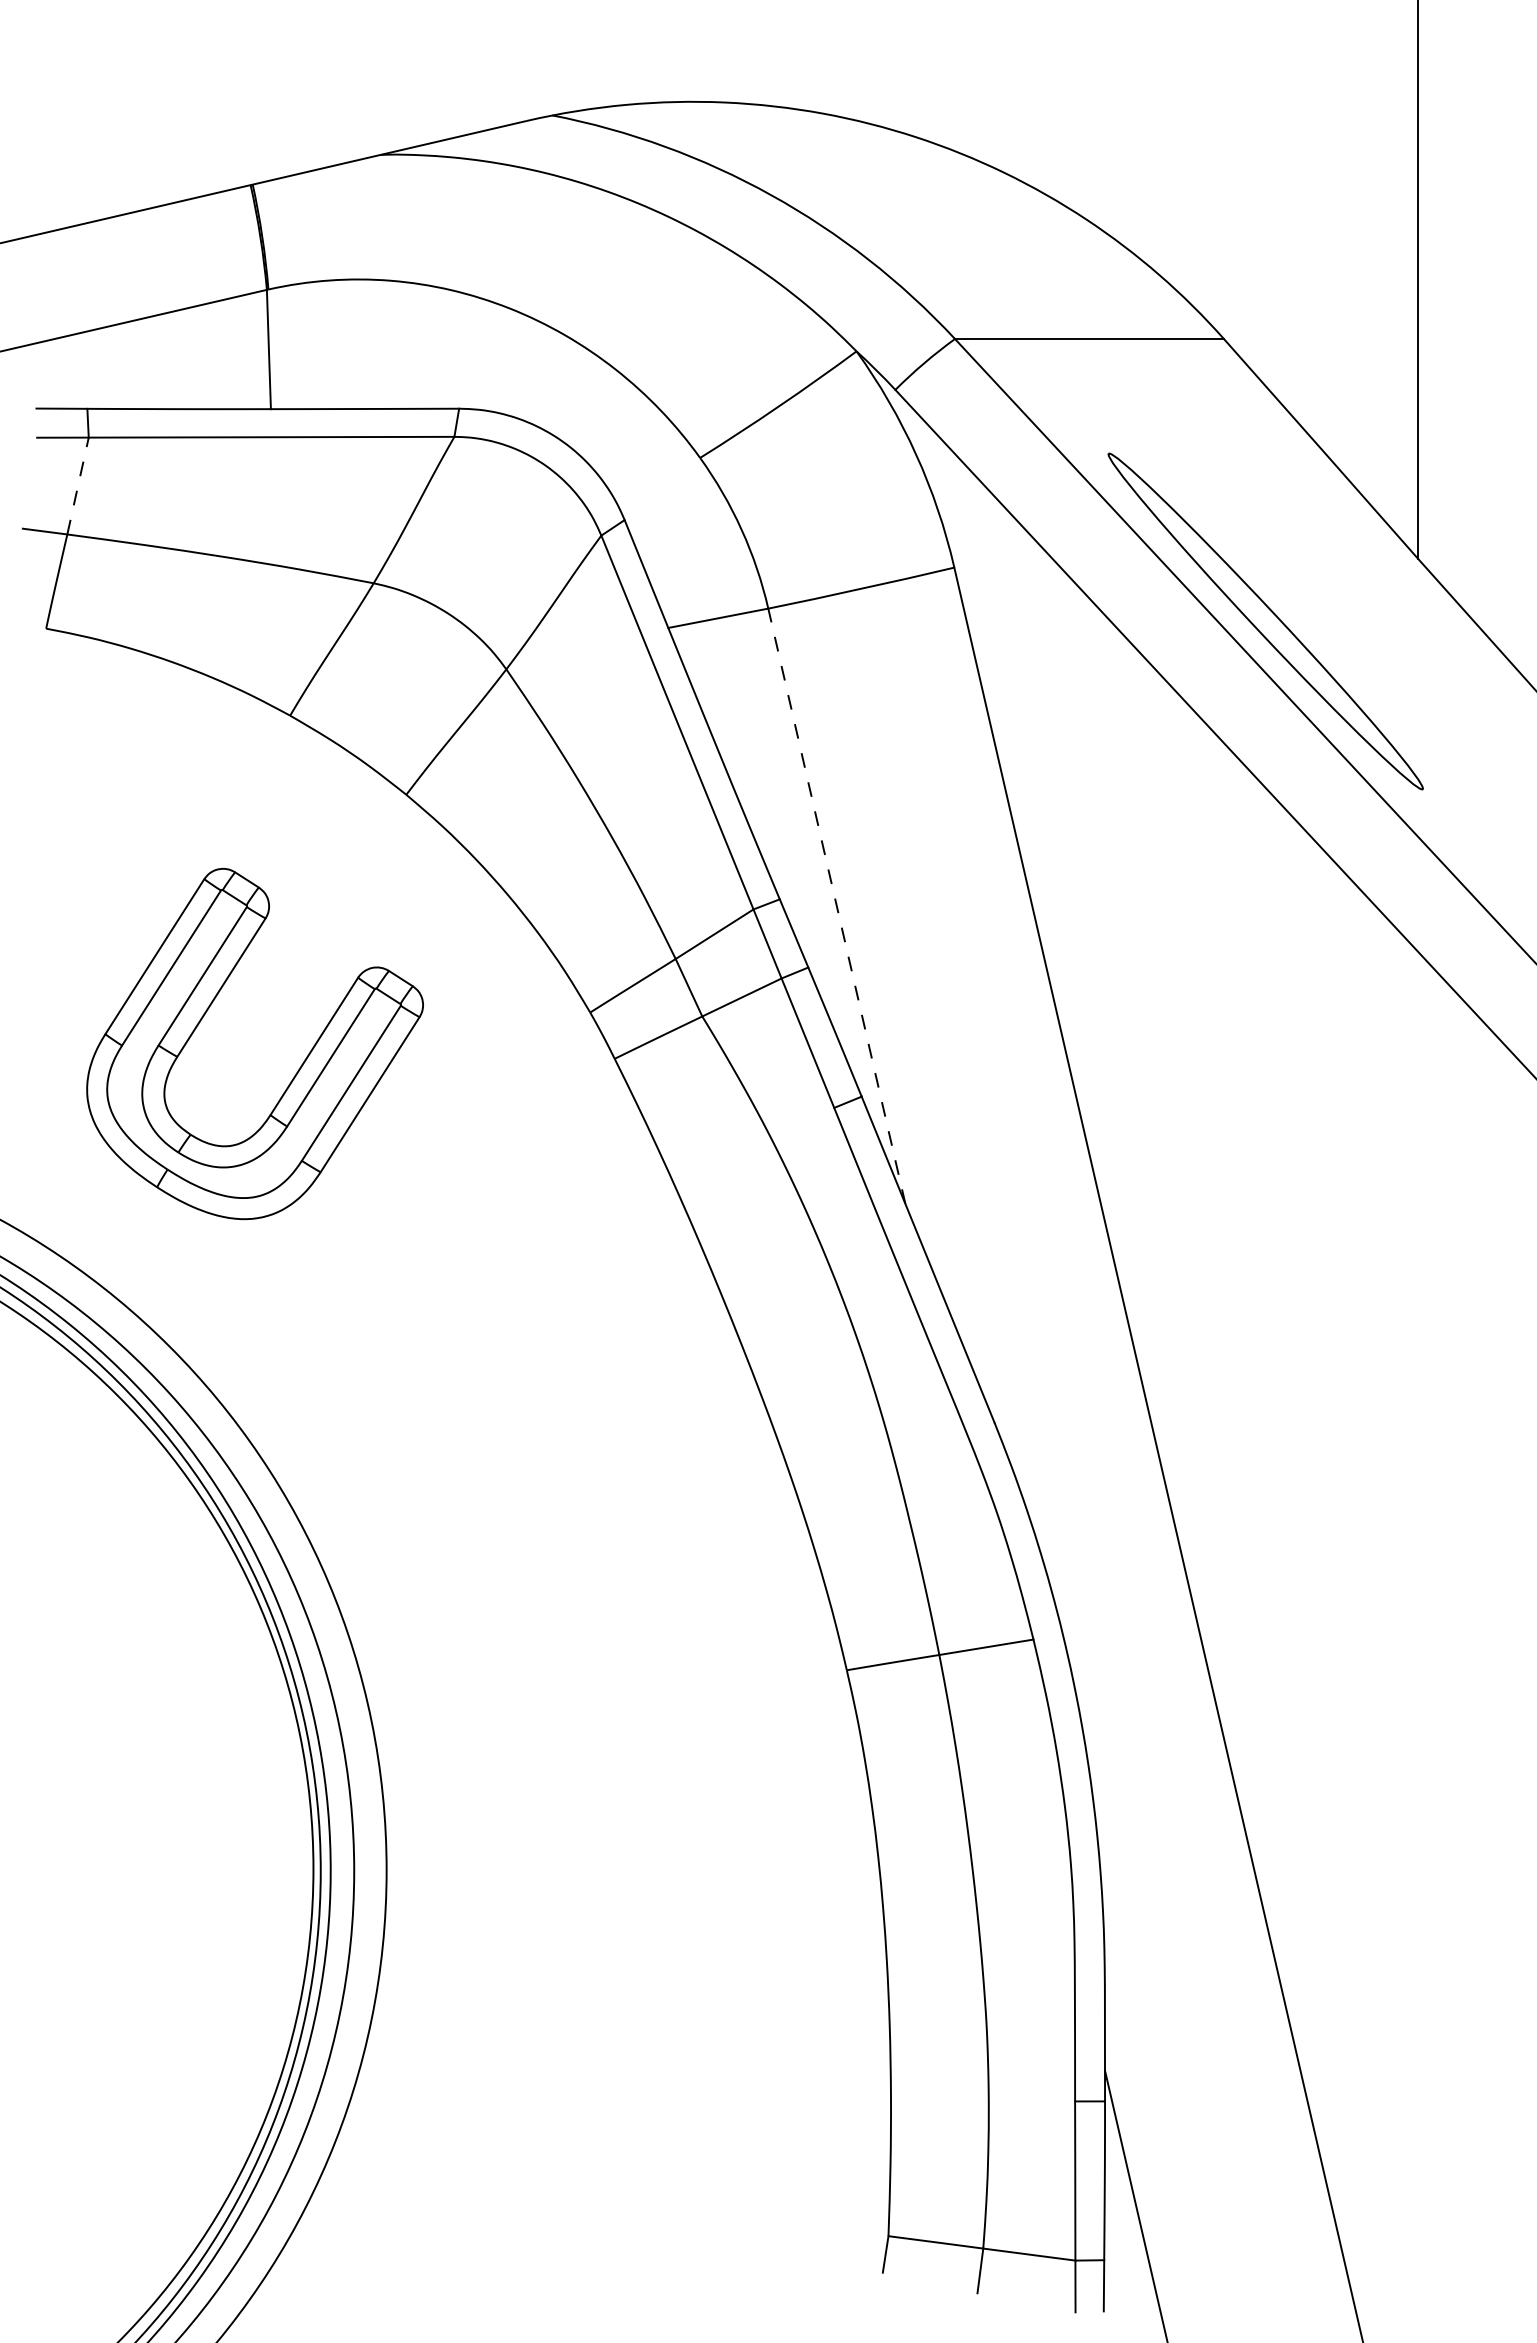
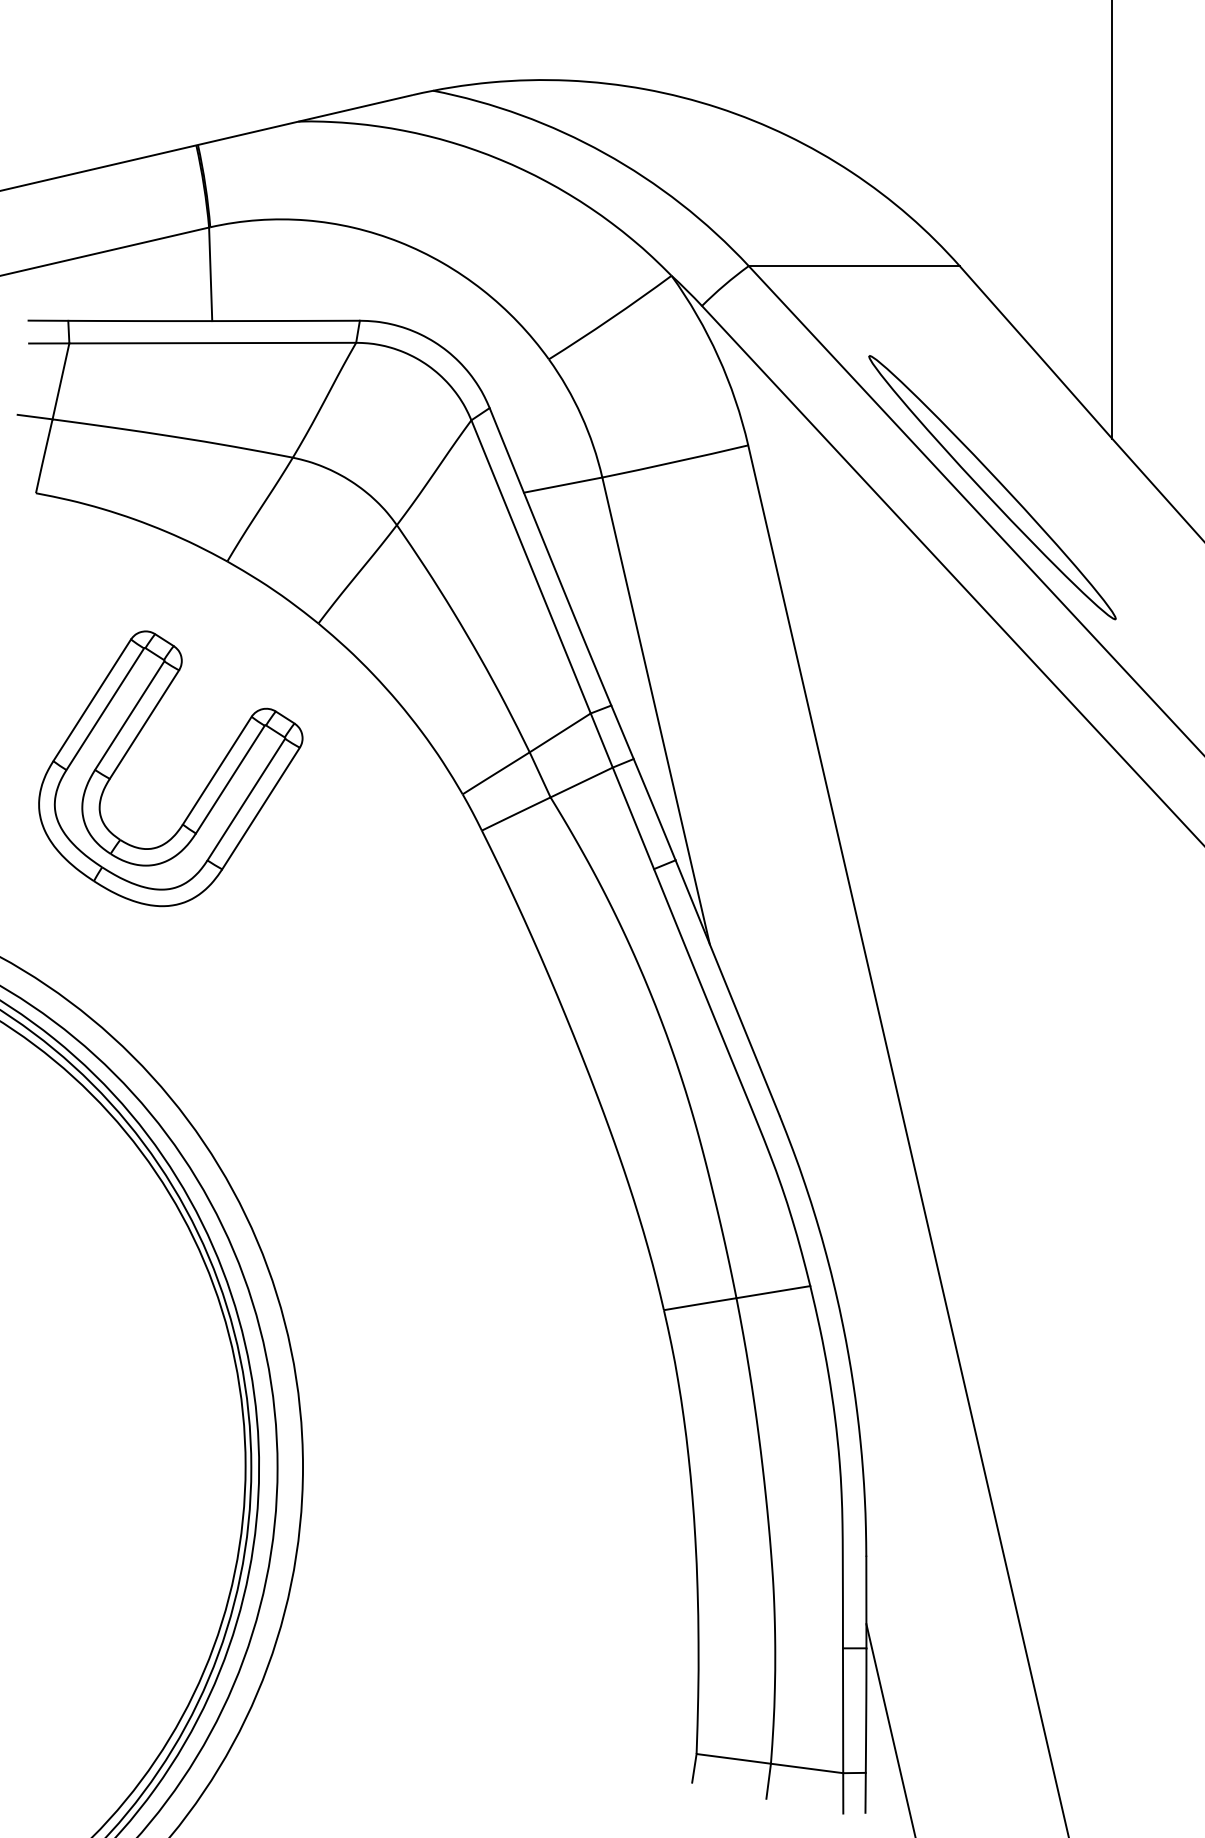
line: (78, 486) -> (61, 381), dashed -> solid
line: (836, 905) -> (655, 710), dashed -> solid
part: (295, 1073) -> (202, 791), moved

